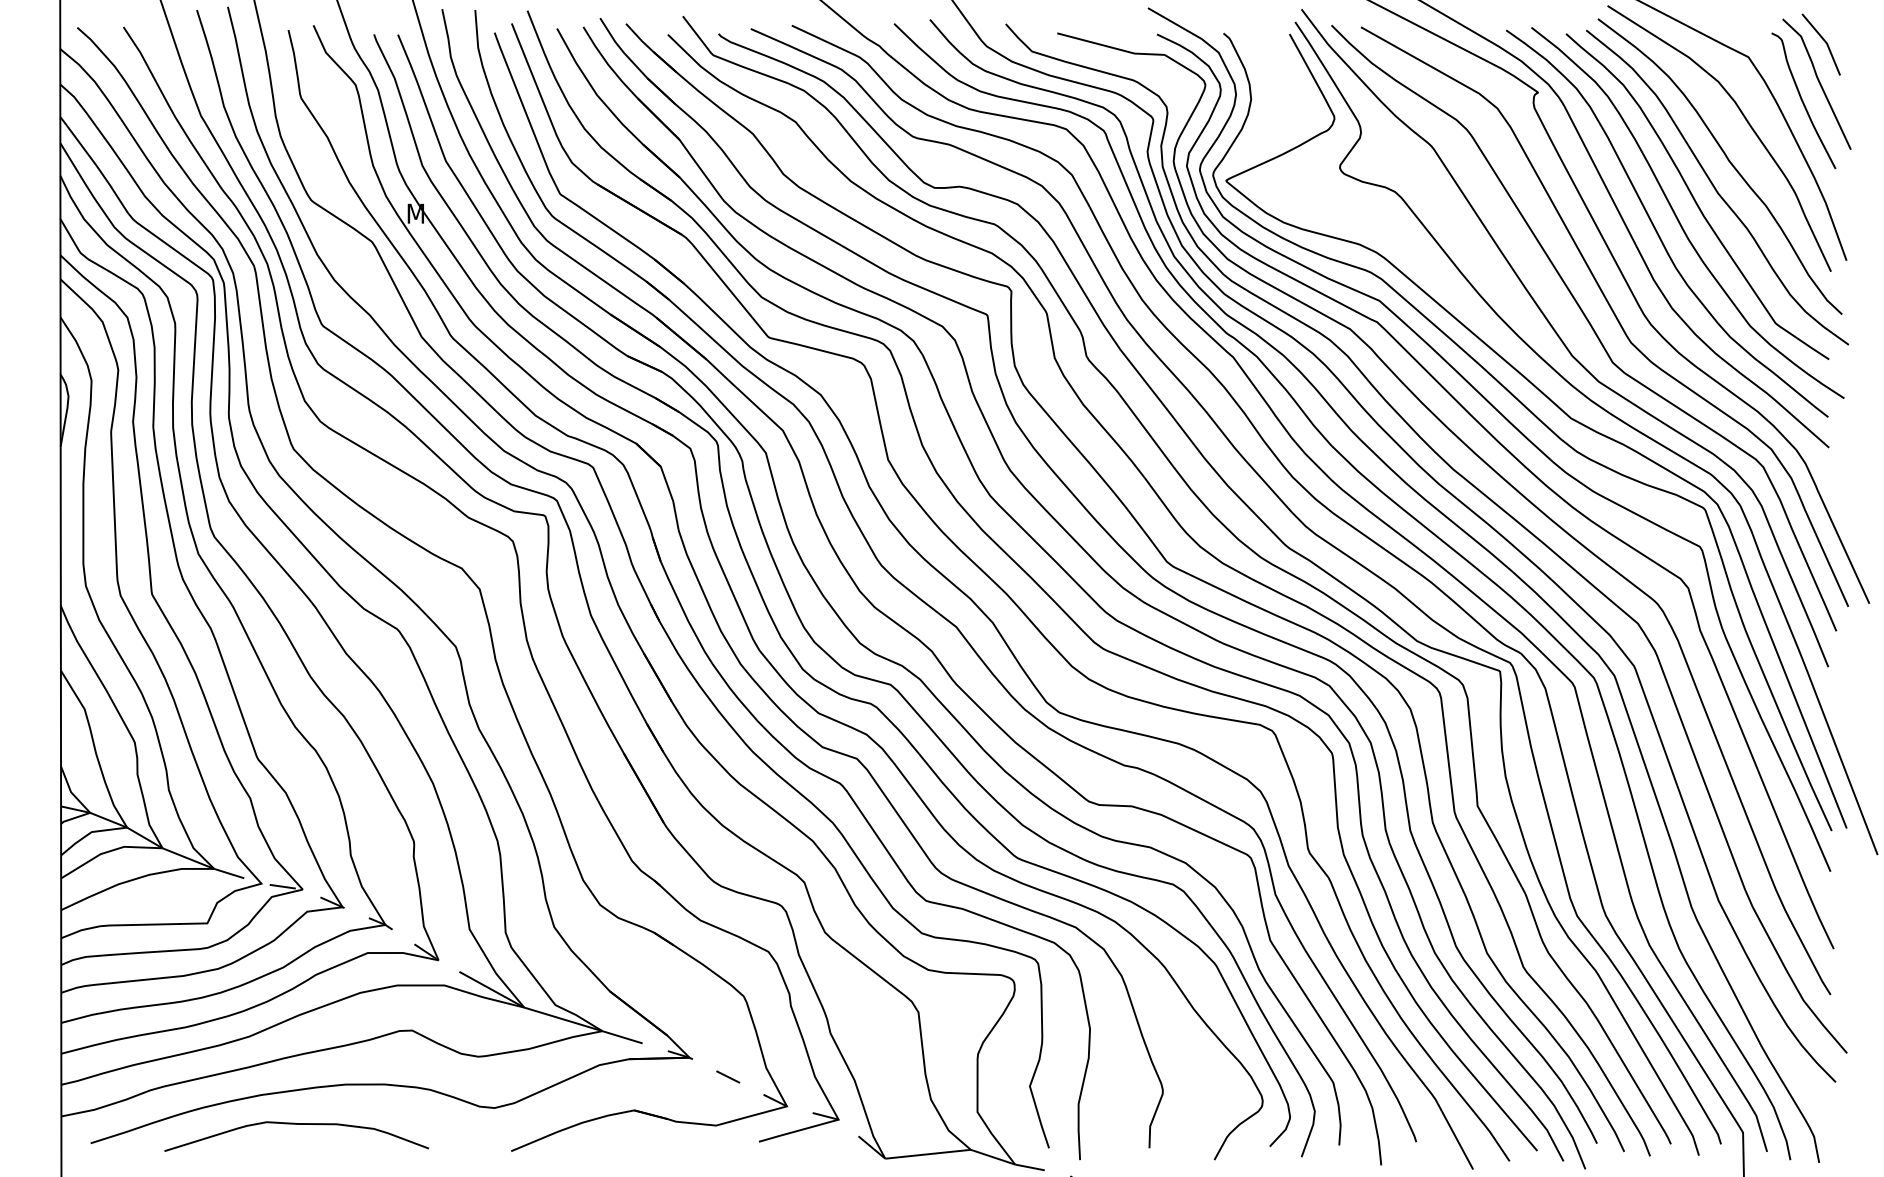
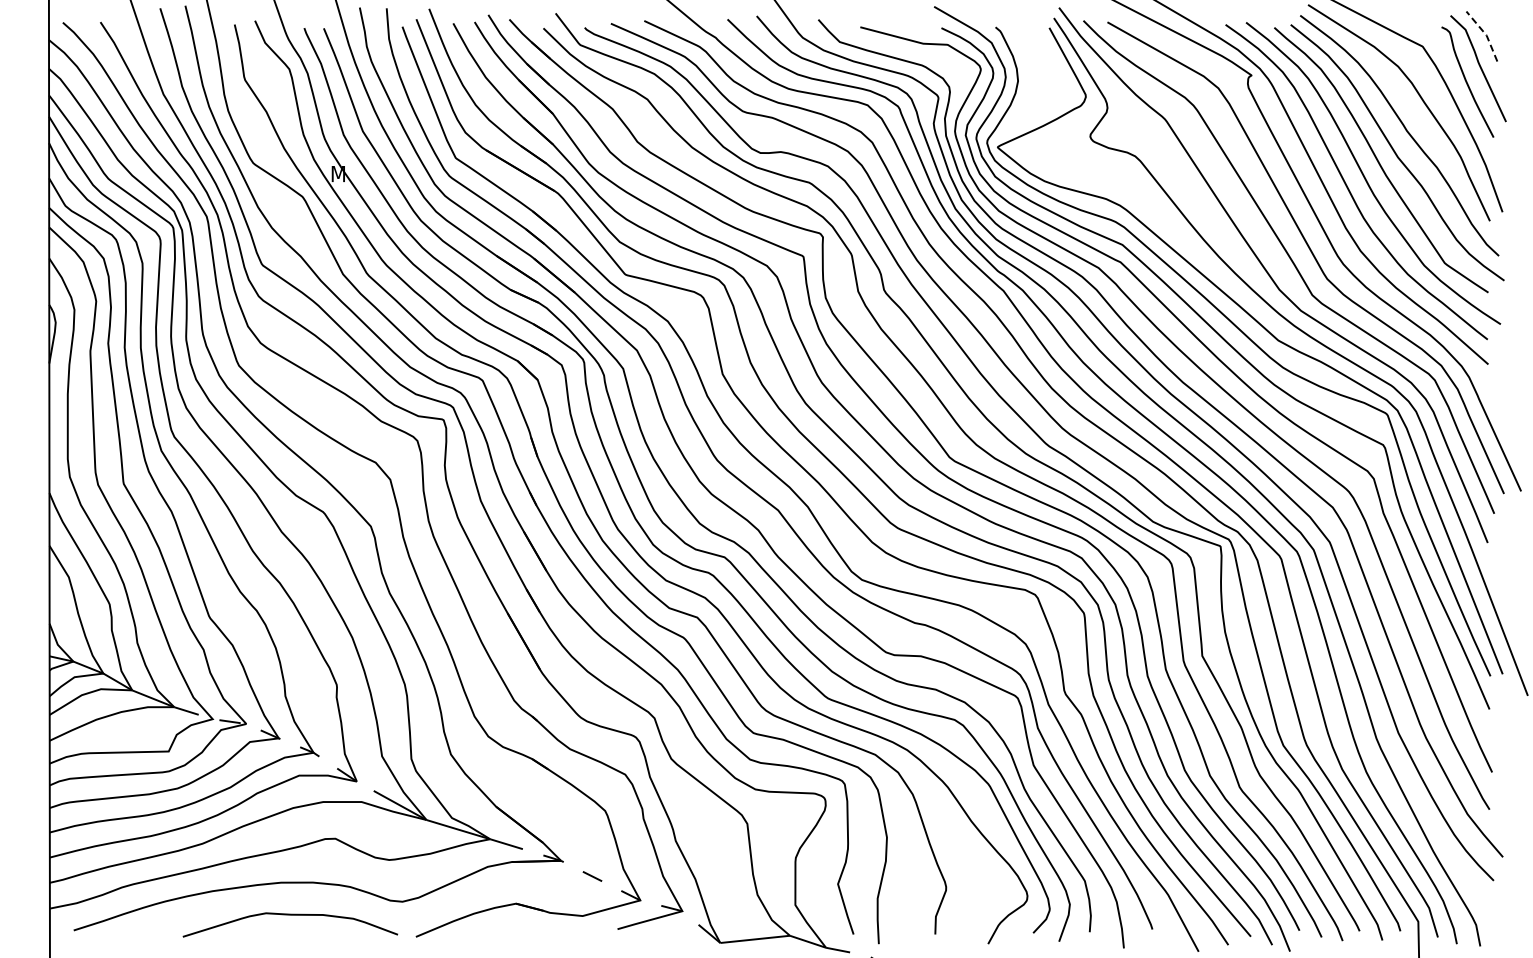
line: (1826, 42) -> (1486, 34), solid -> dashed
curve: (296, 1124) -> (290, 915), moved

